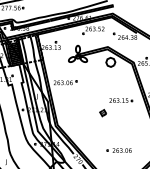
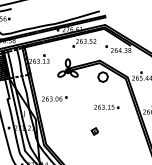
part: (121, 100) -> (107, 107), moved

